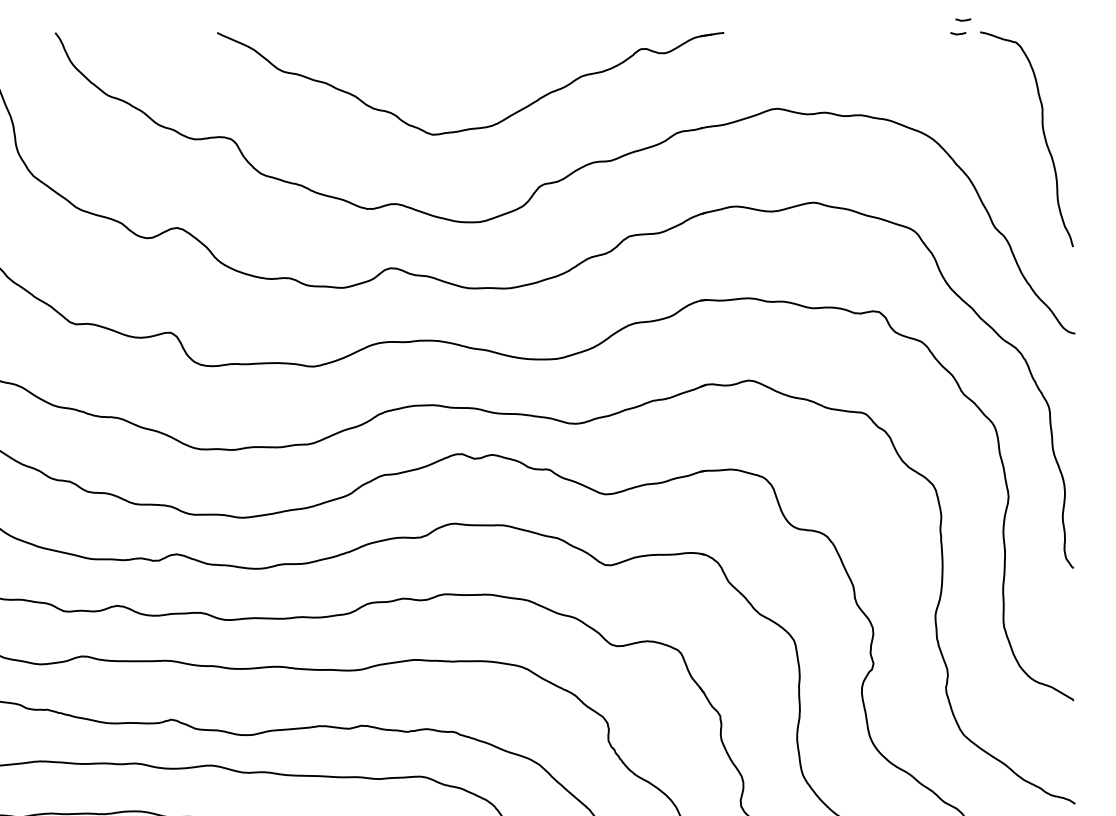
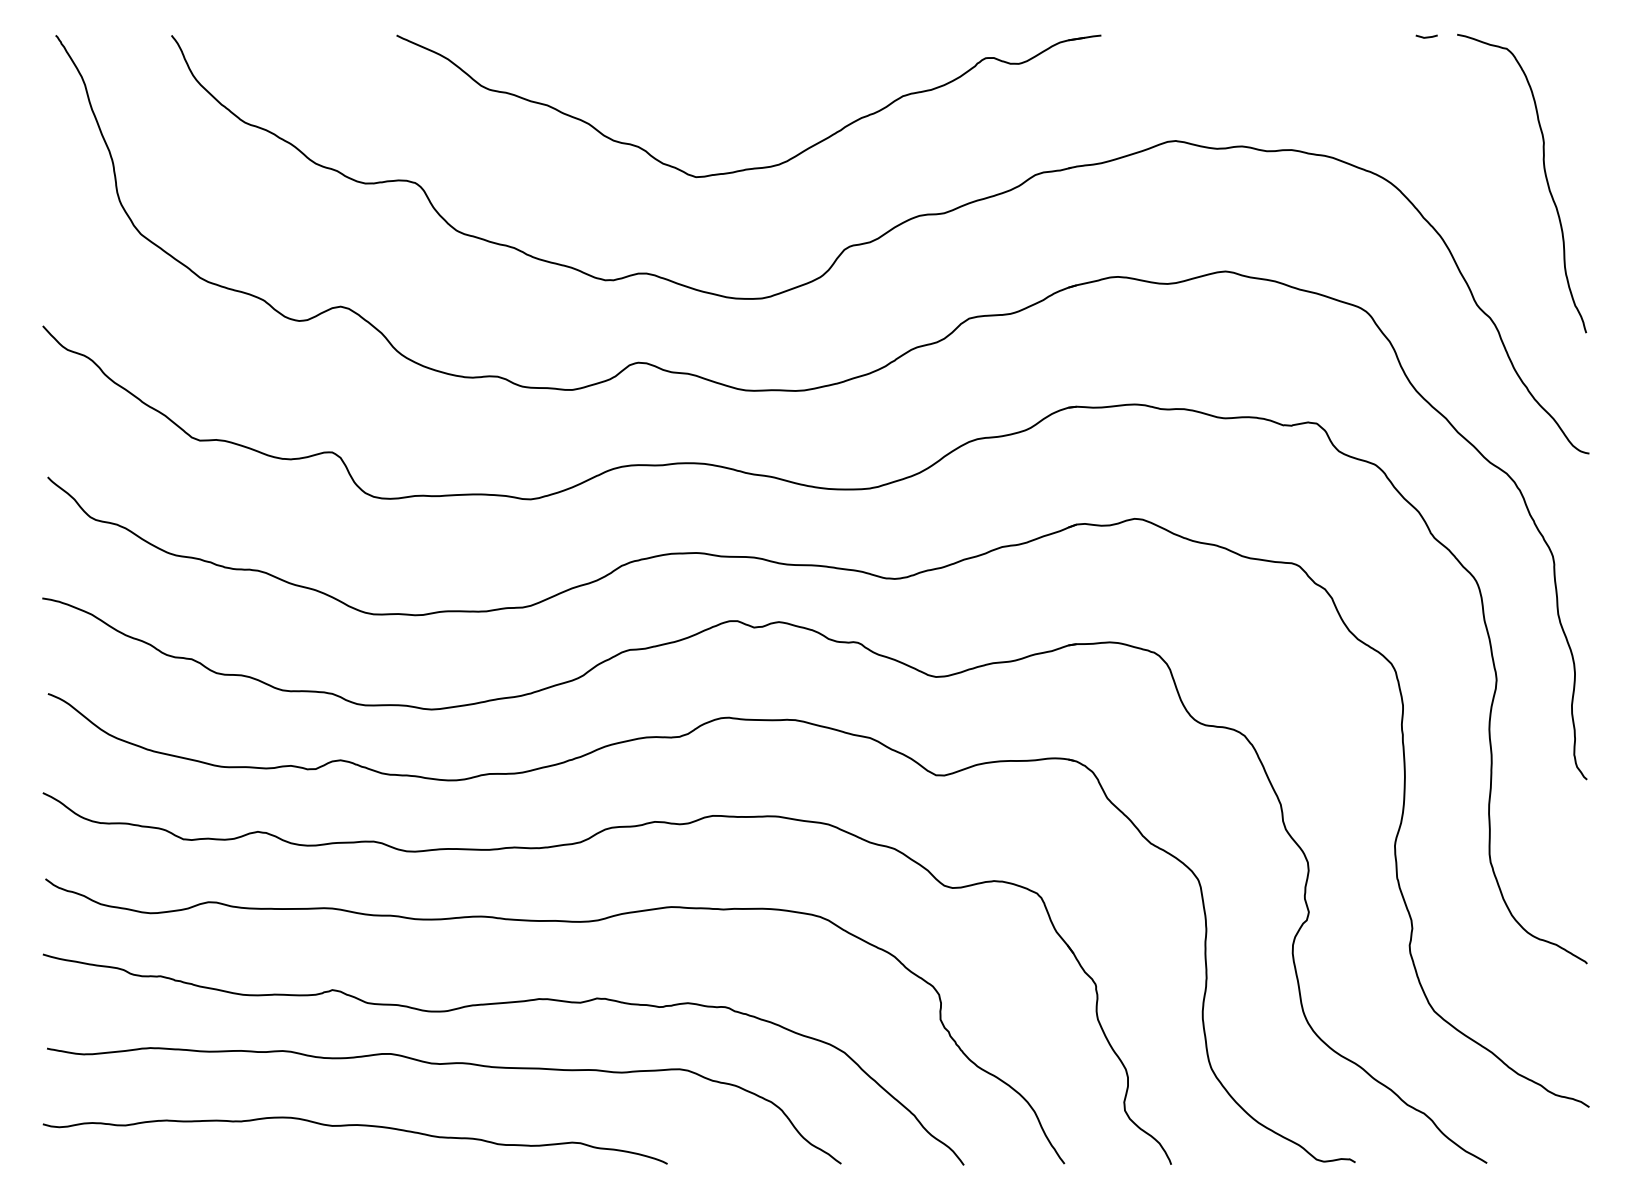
line: (963, 19) -> (1433, 17), removed

